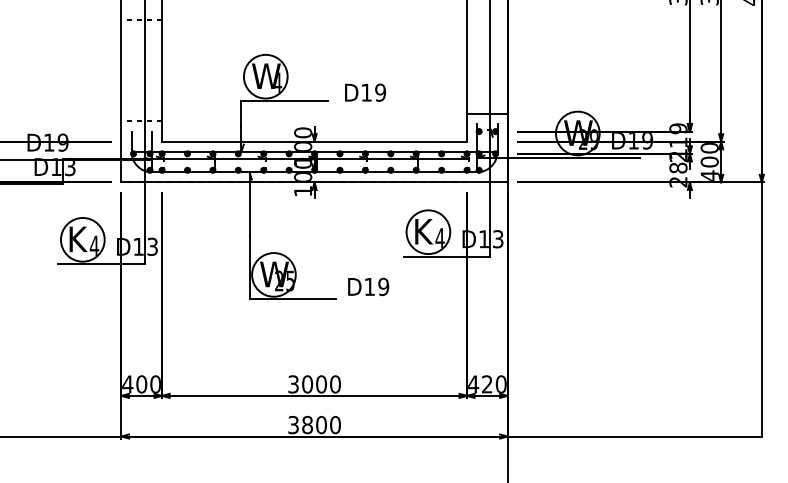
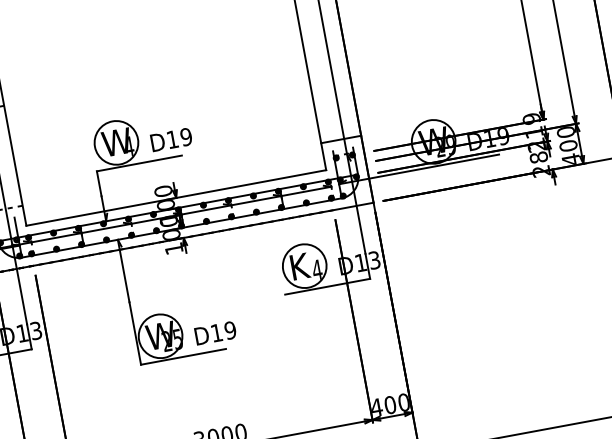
text: (365, 92) -> (171, 139), moved
text: (368, 286) -> (215, 332), moved
text: (486, 384) -> (389, 405), 420 -> 400

